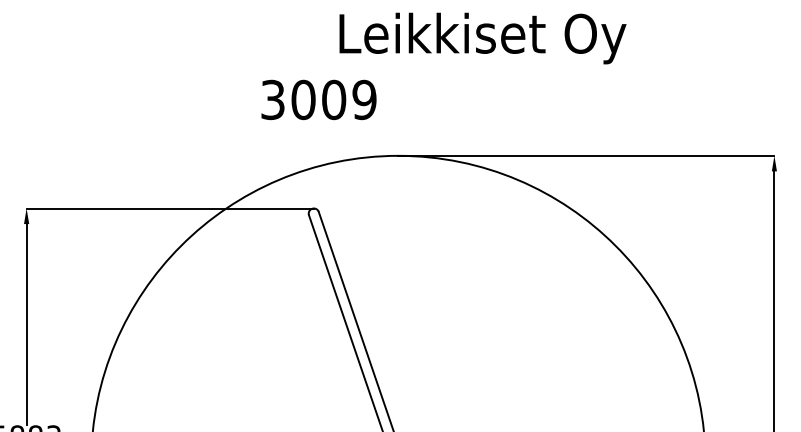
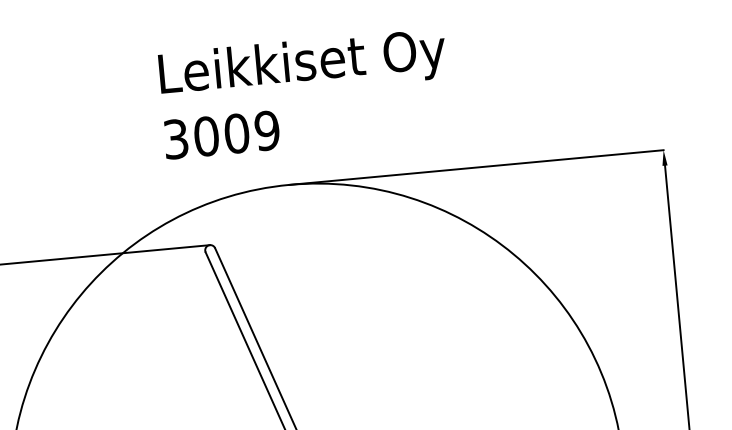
text: (482, 38) -> (302, 65), moved
text: (318, 99) -> (221, 134), moved

